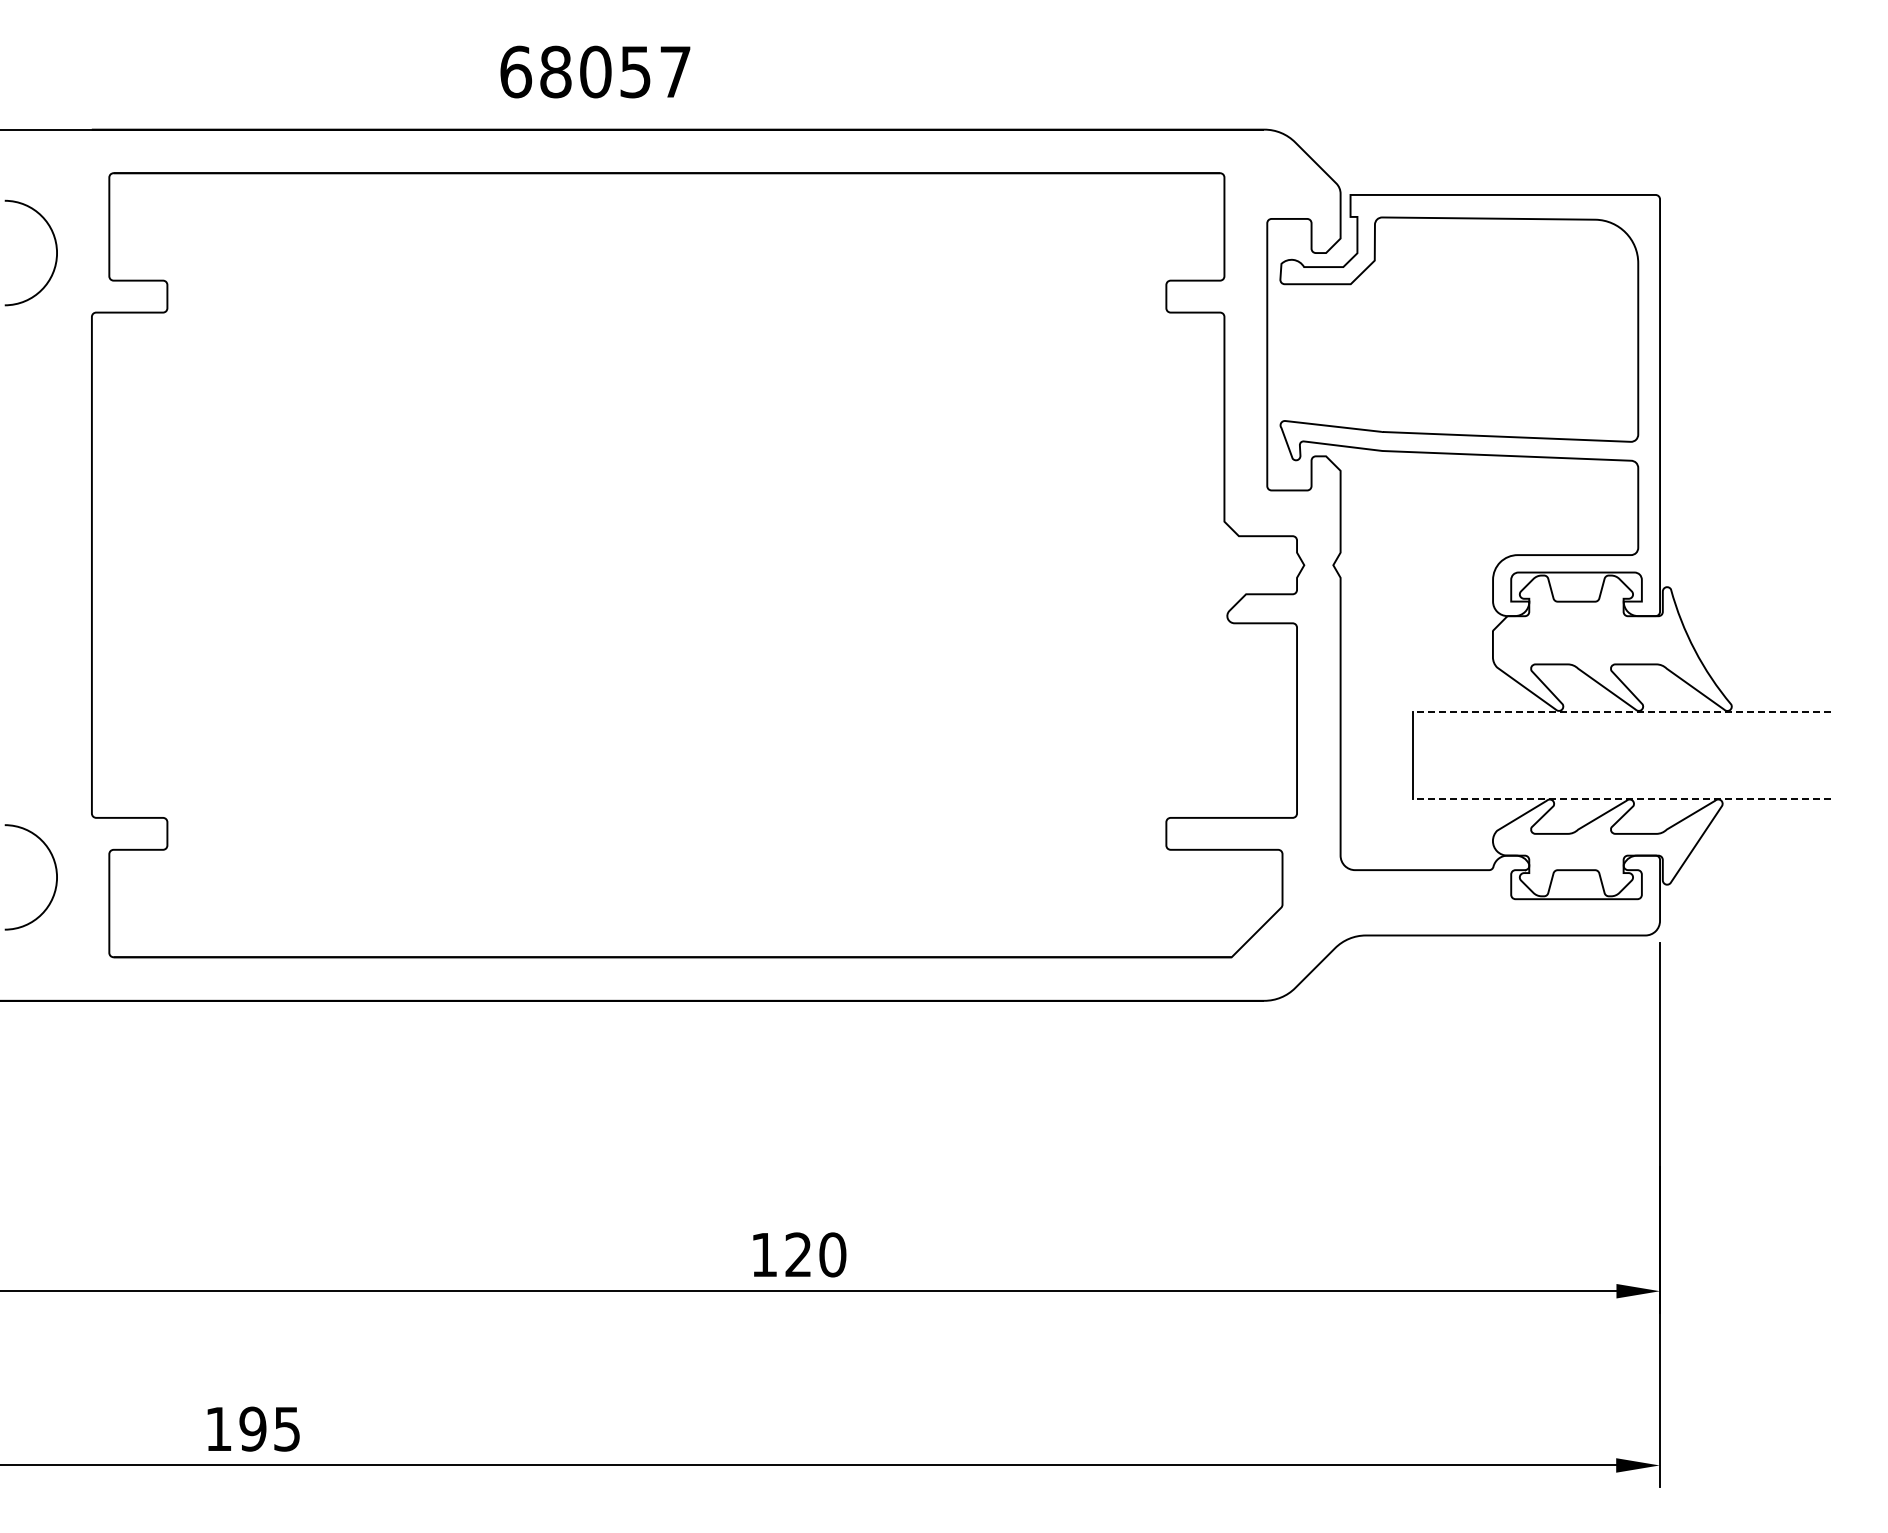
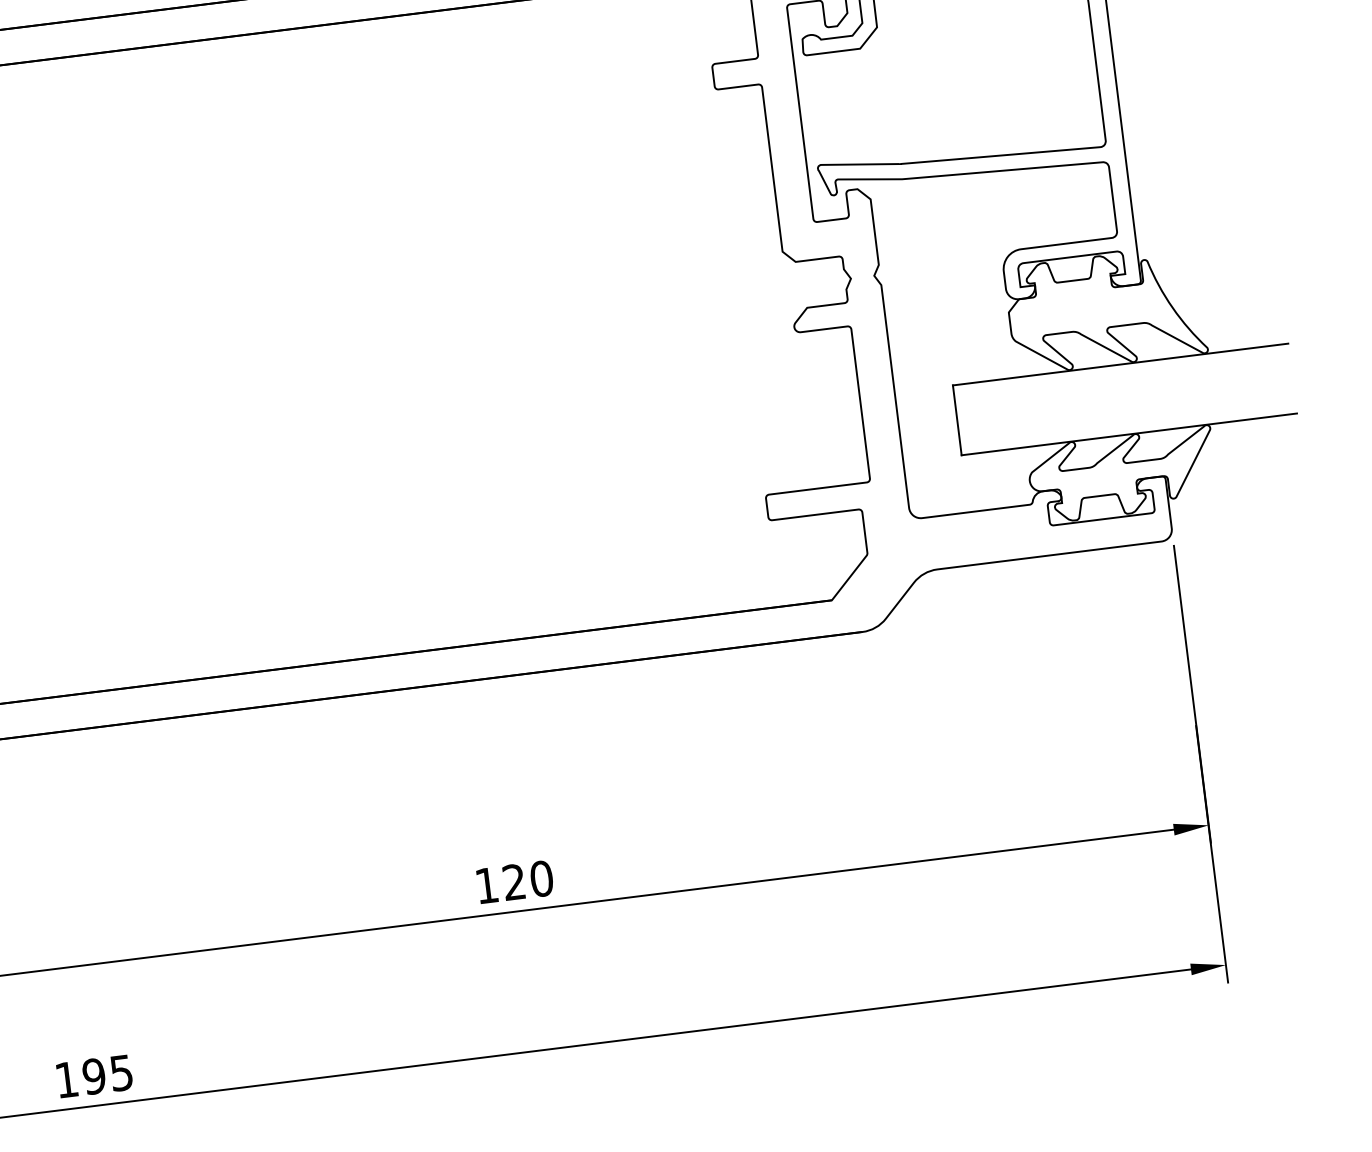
line: (1621, 711) -> (1119, 364), dashed -> solid
line: (1621, 799) -> (1128, 434), dashed -> solid

